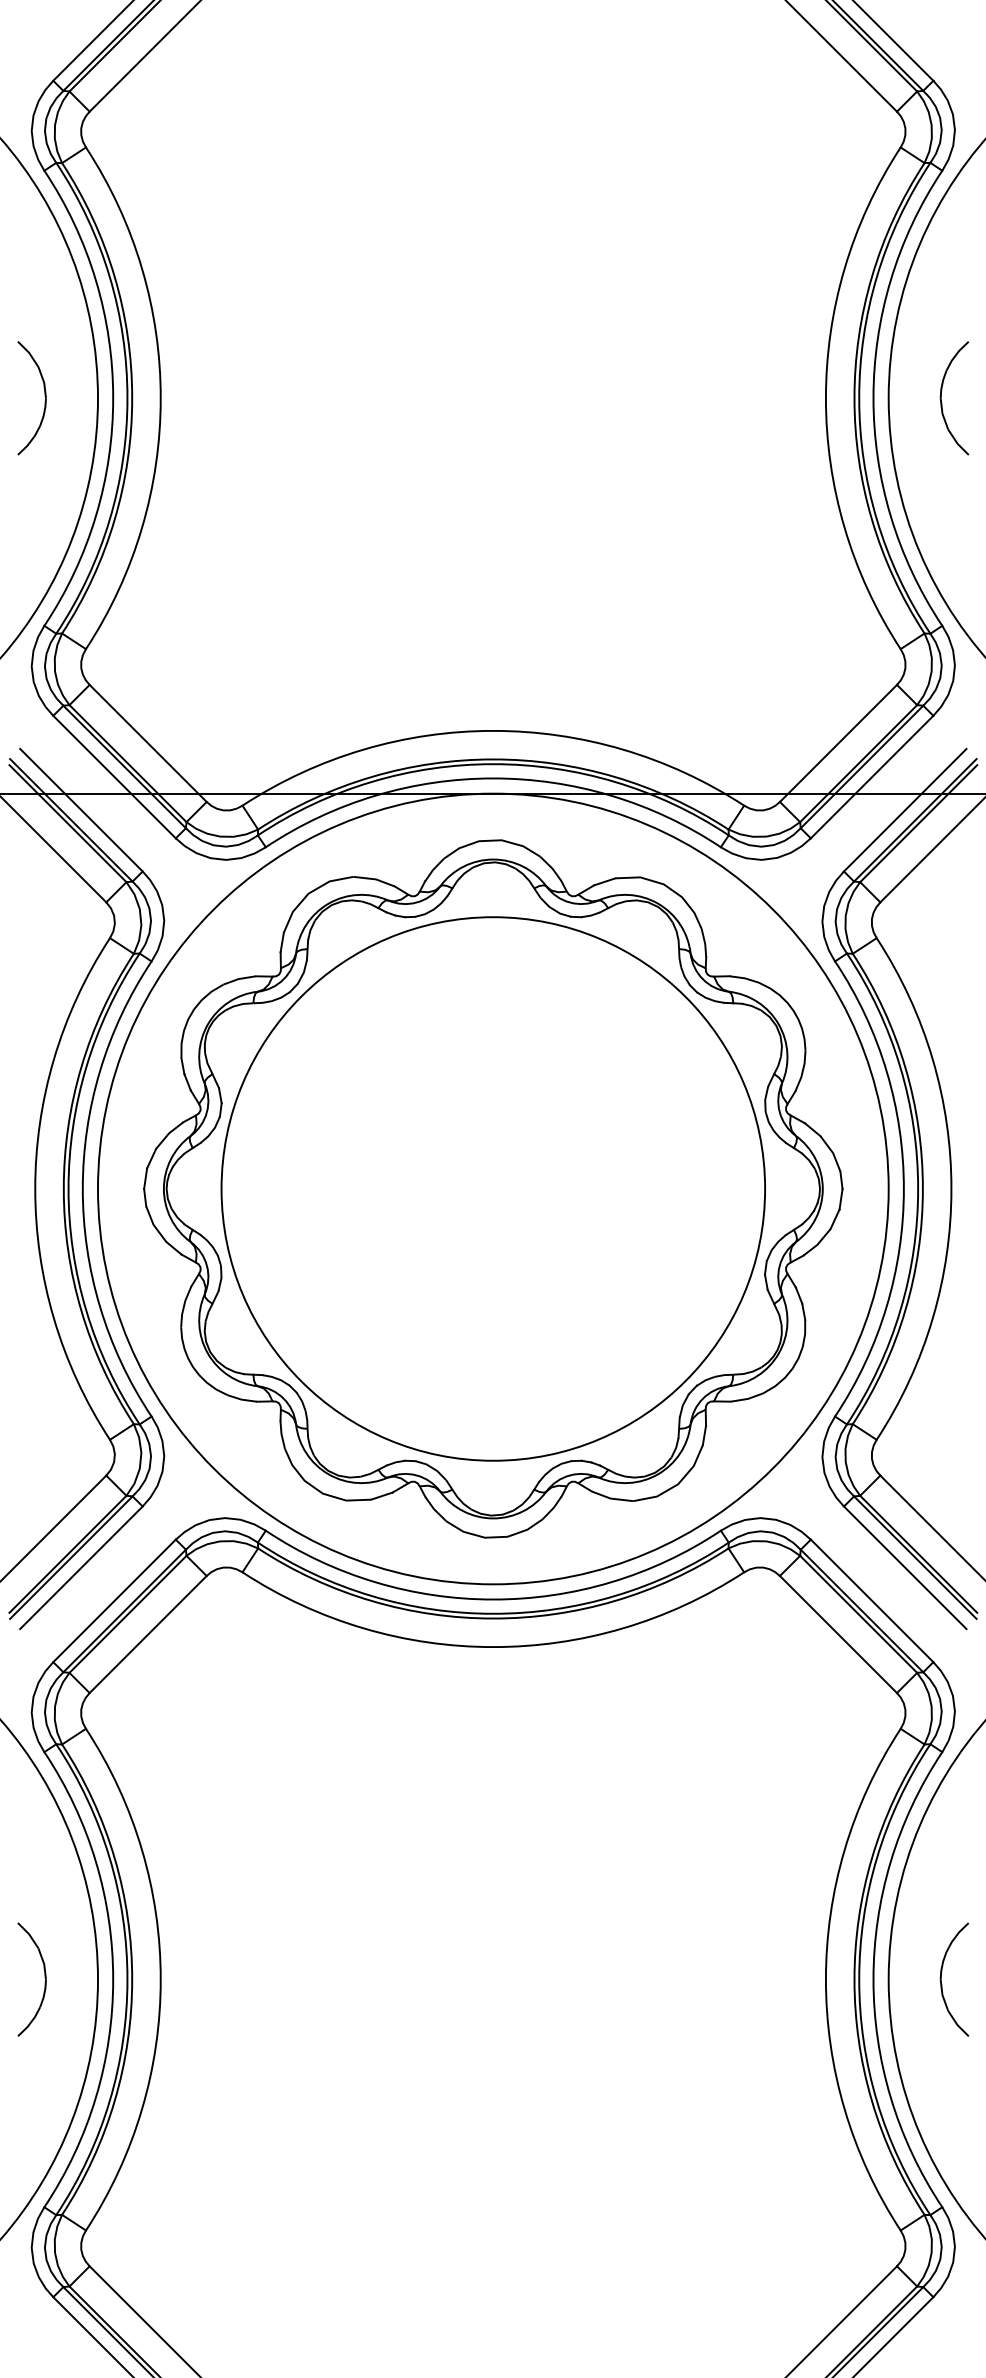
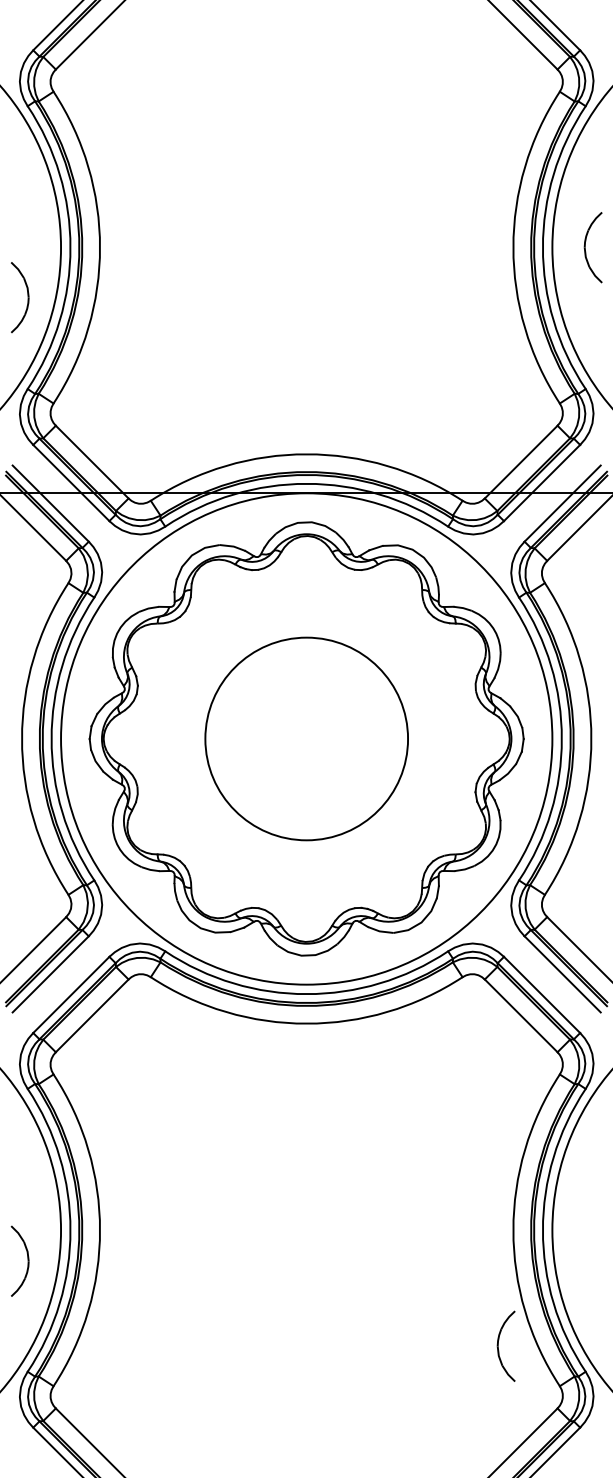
part: (44, 398) -> (27, 297), moved
circle: (493, 1188) -> (306, 738), size x0.6
part: (44, 1978) -> (27, 1260), moved
part: (941, 1978) -> (498, 1345), moved

